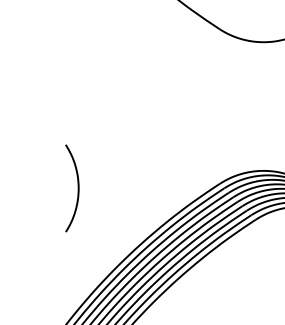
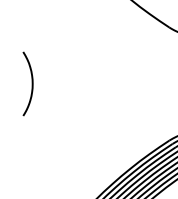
curve: (77, 188) -> (31, 84), moved

